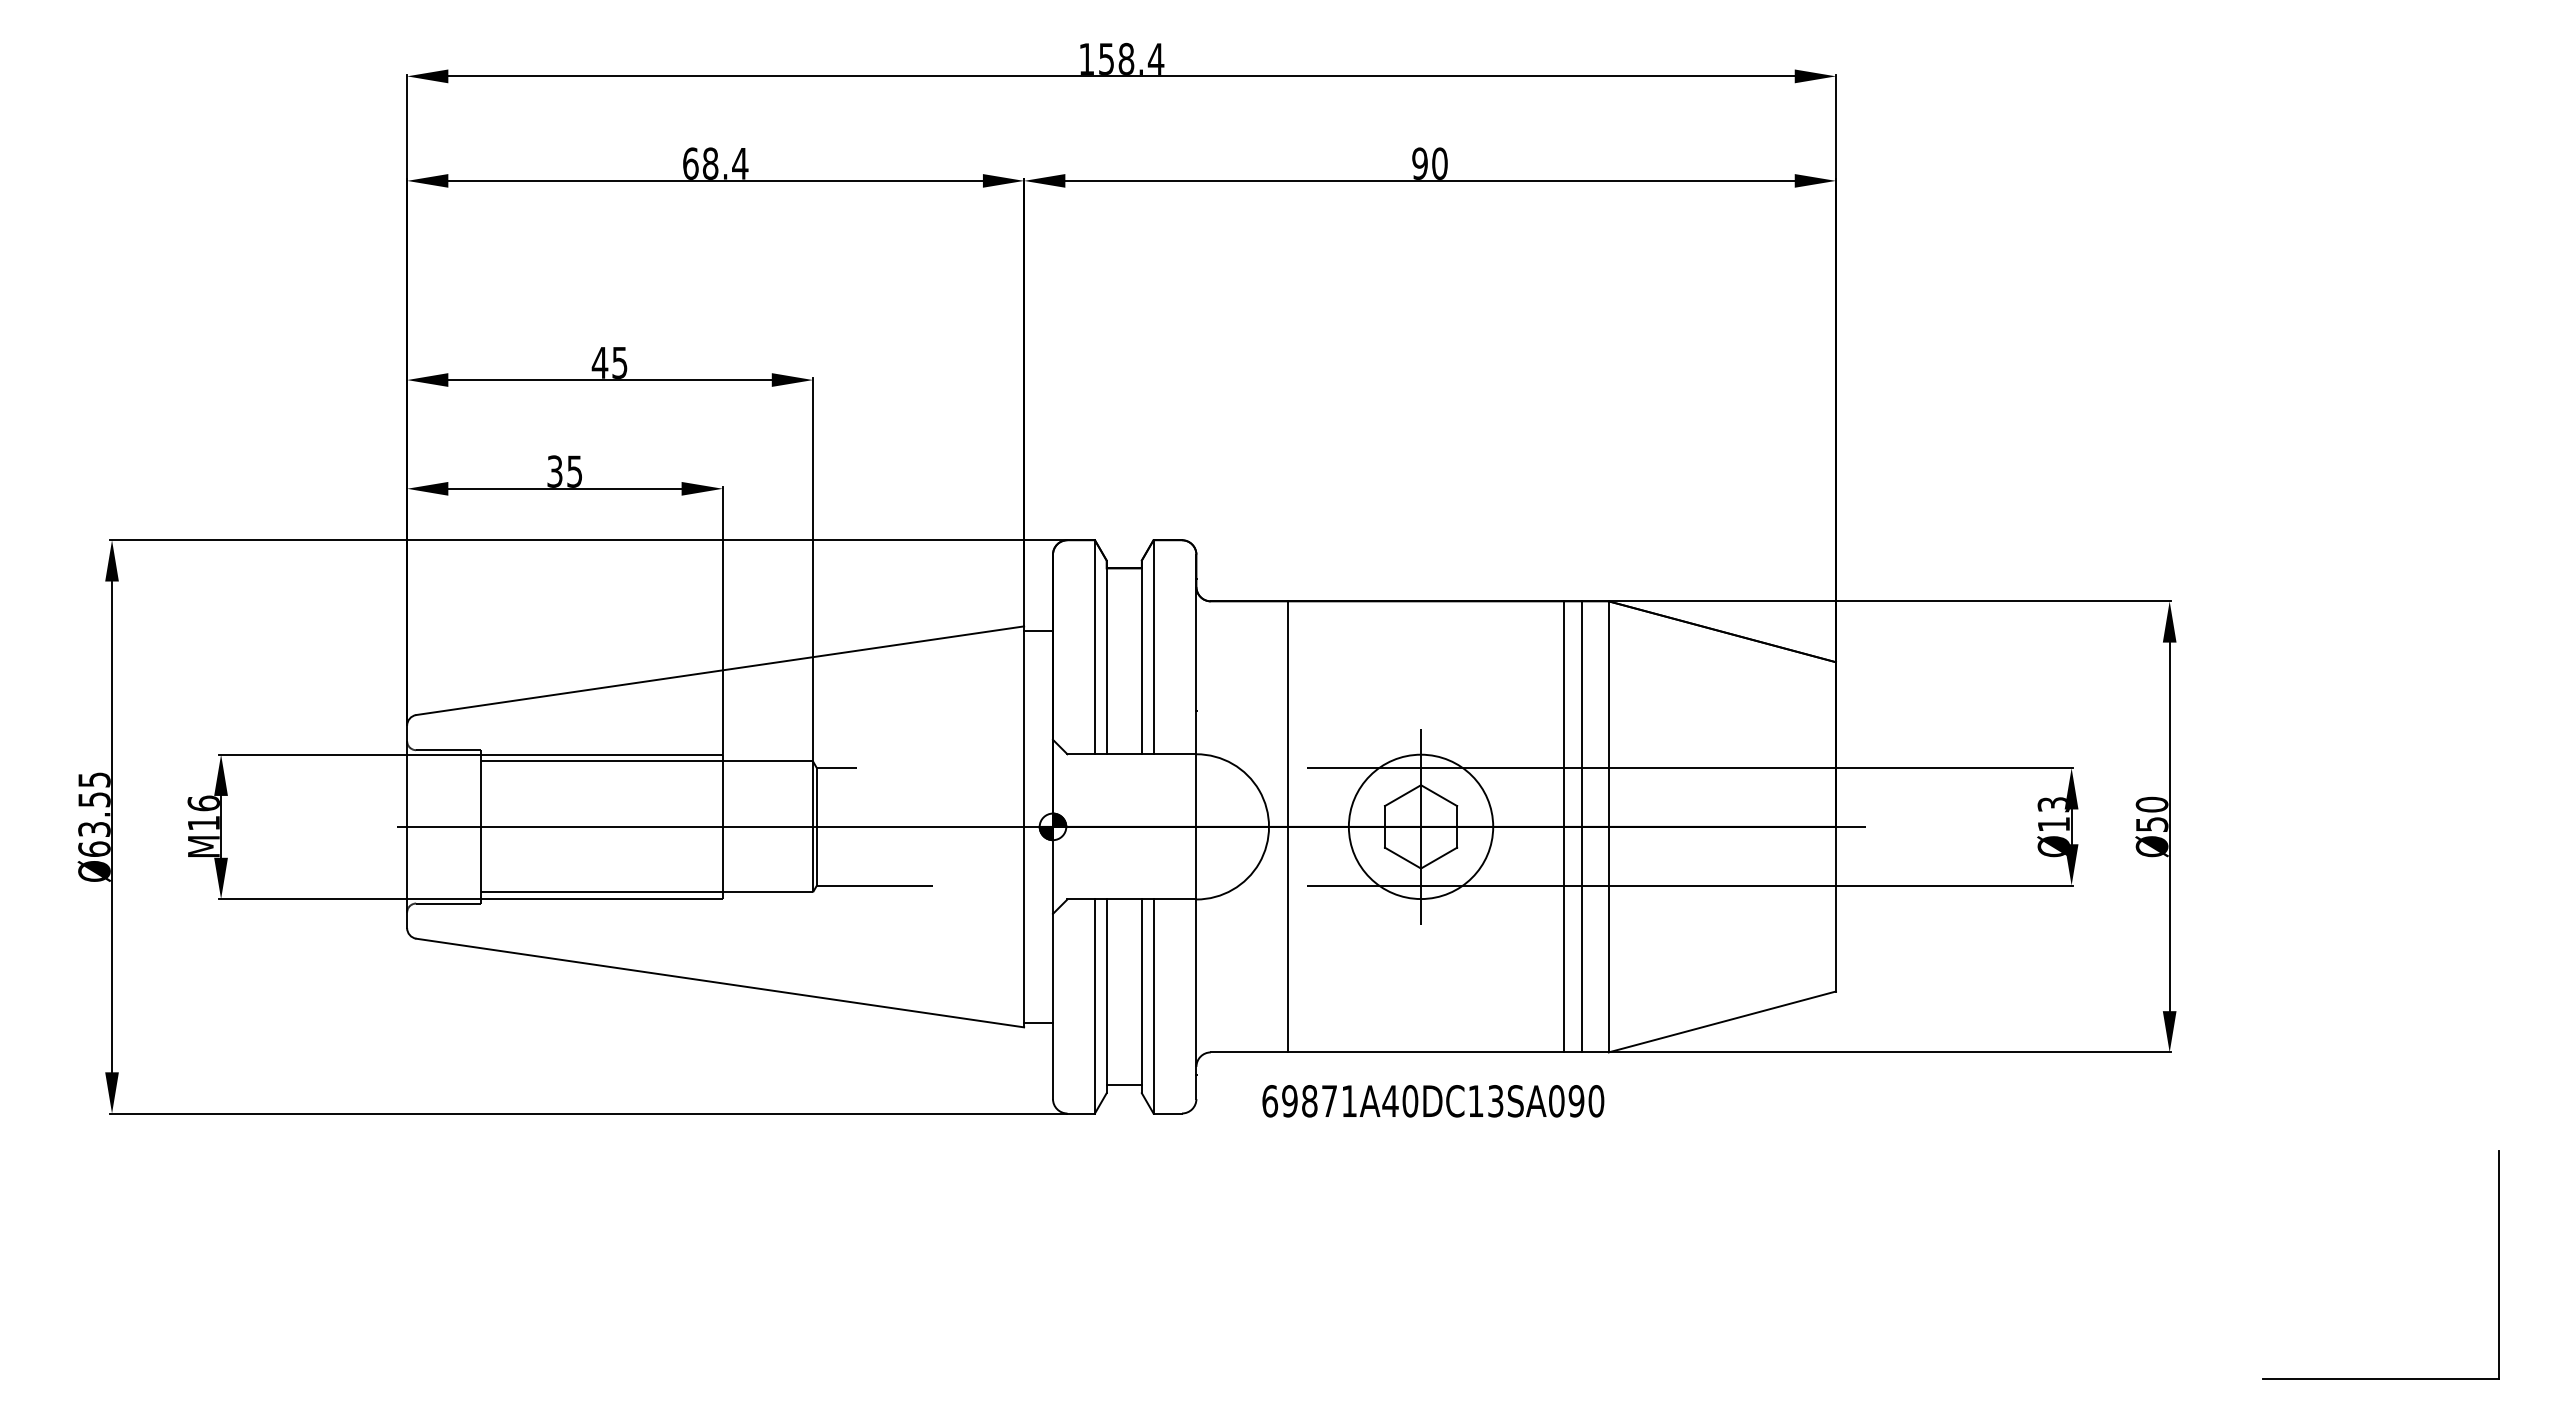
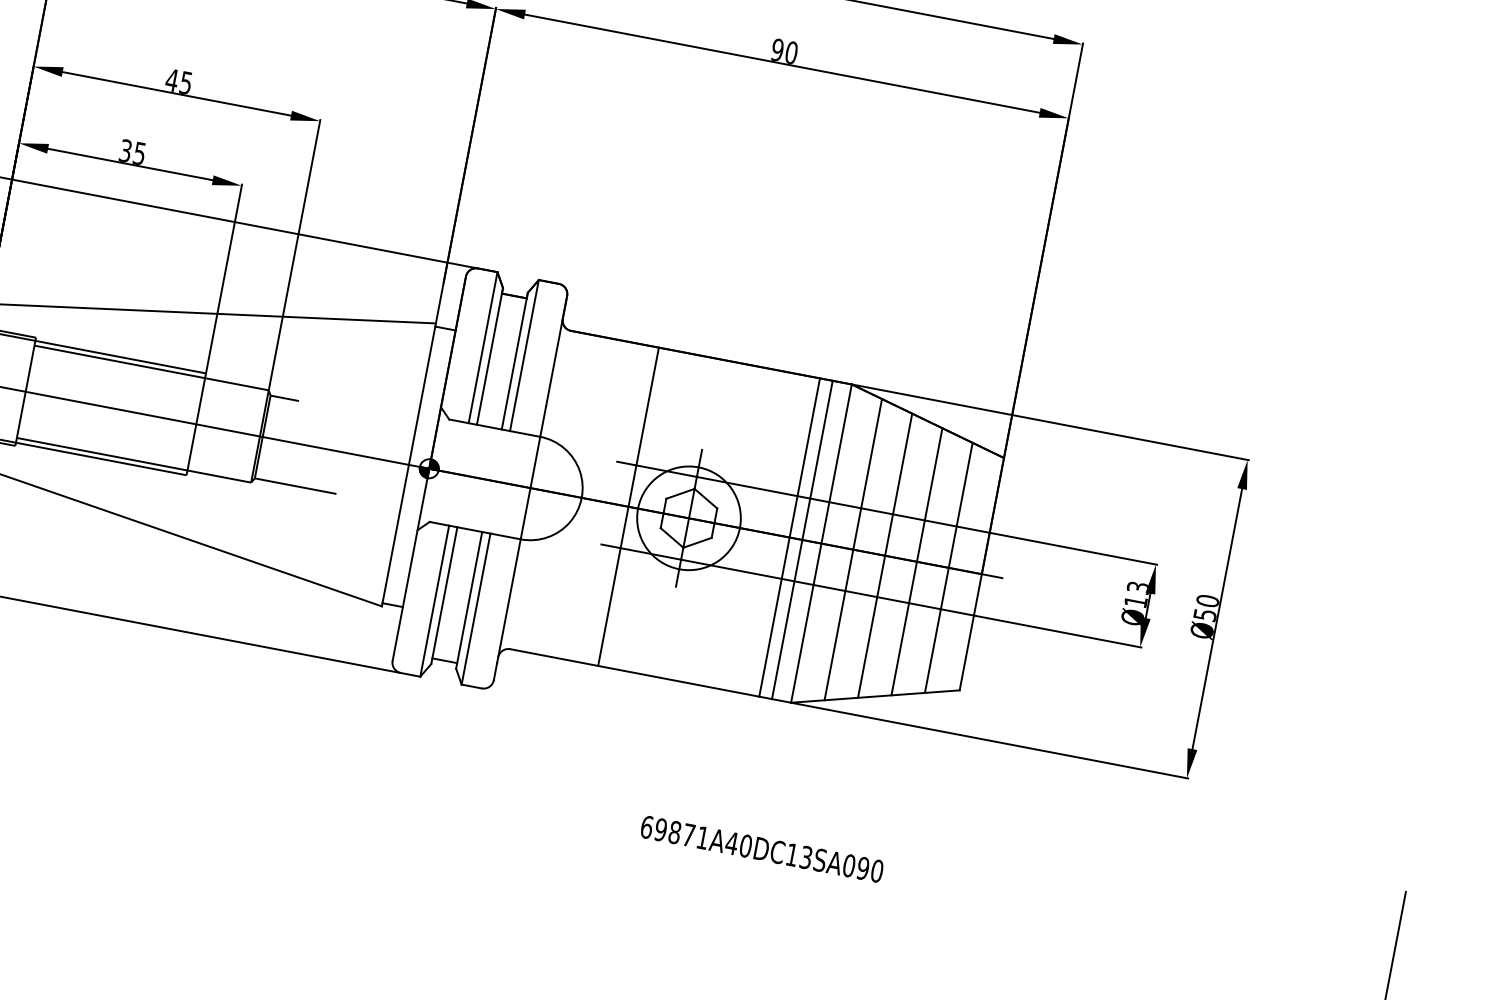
line: (1288, 826) -> (628, 506), moved
line: (1653, 826) -> (853, 549), added
line: (1698, 826) -> (884, 555), added
line: (1744, 826) -> (917, 561), added
line: (1789, 826) -> (949, 567), added
text: (1433, 1101) -> (762, 849), moved

